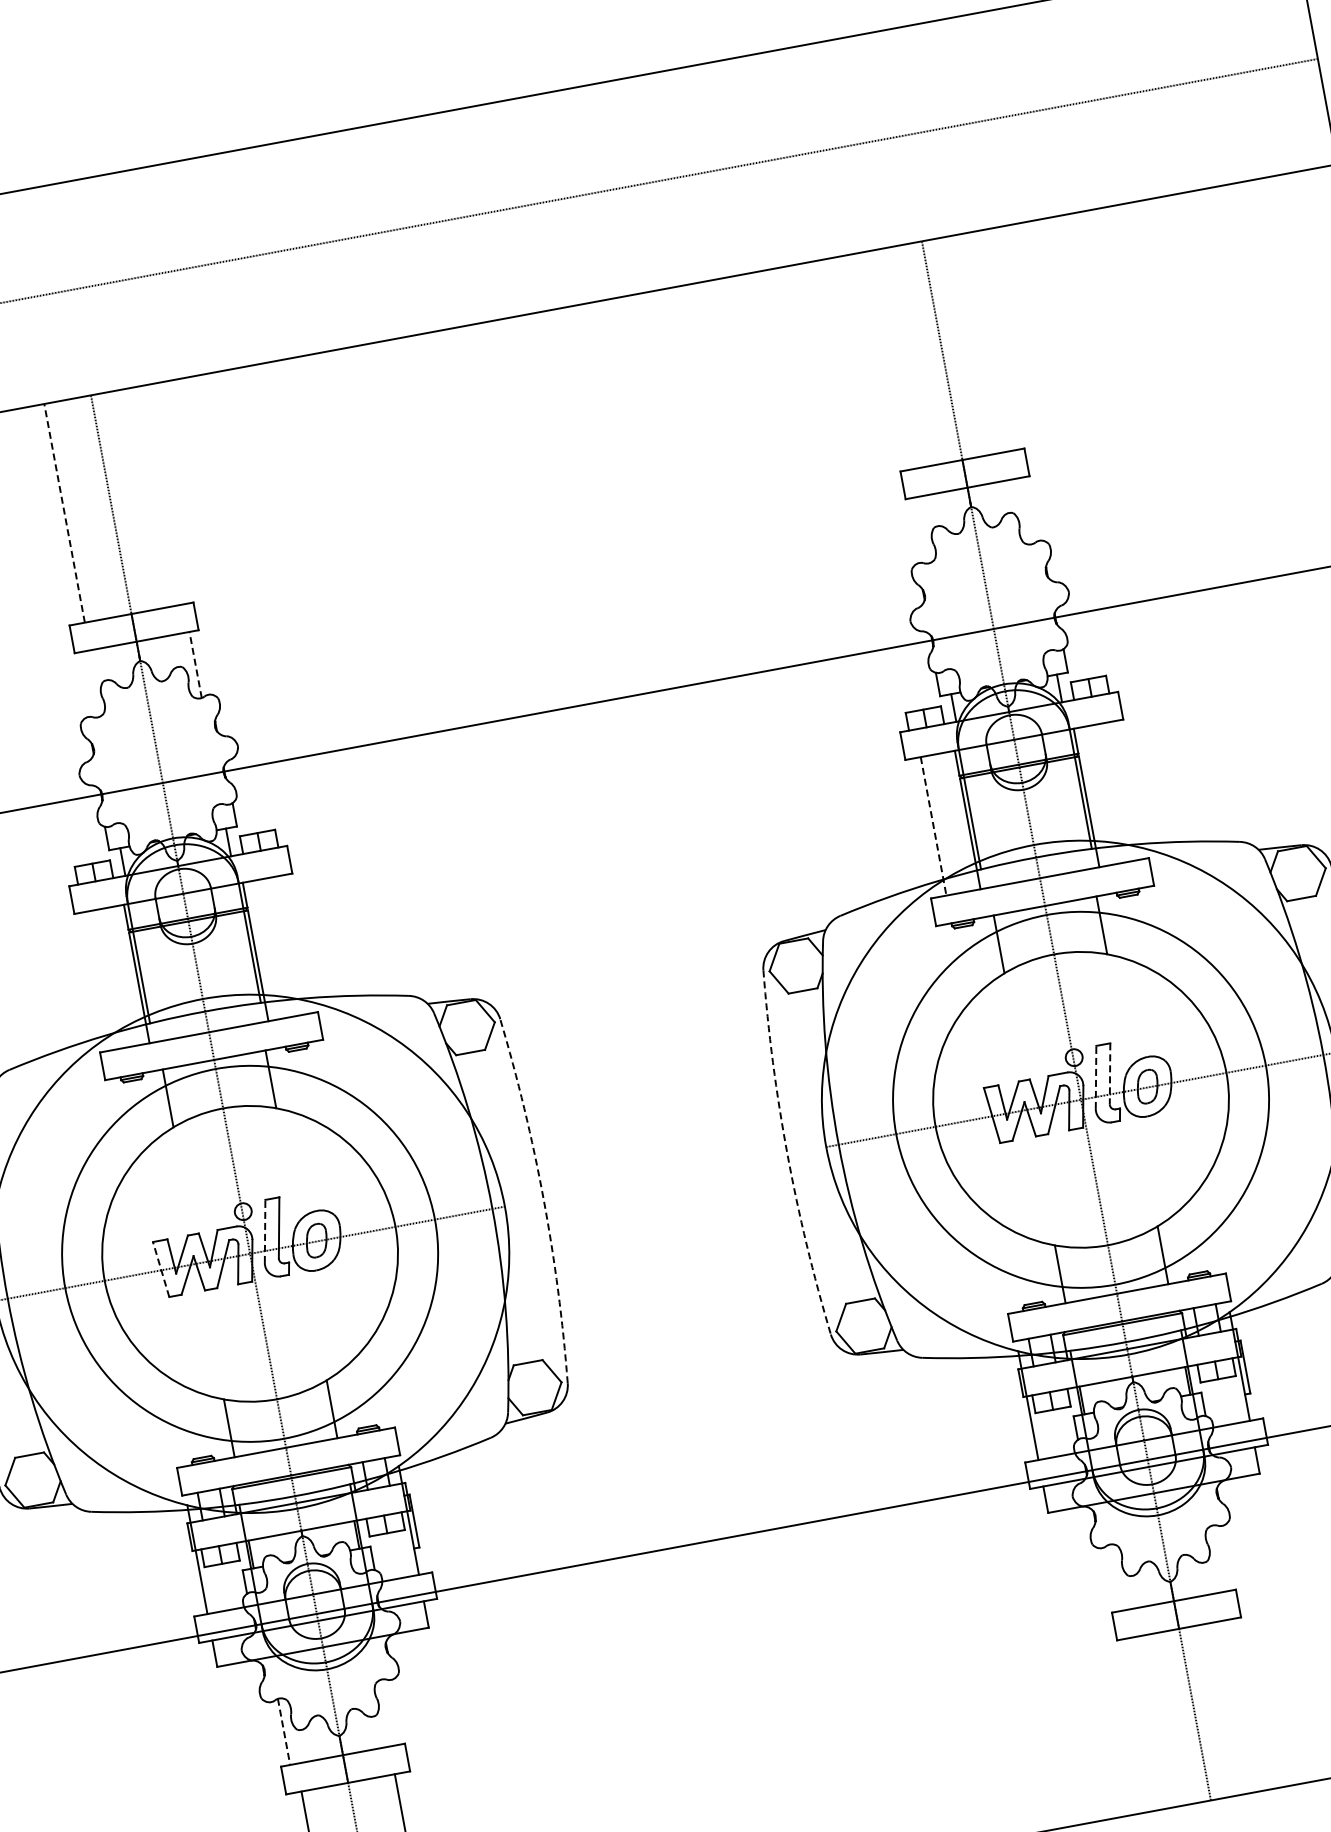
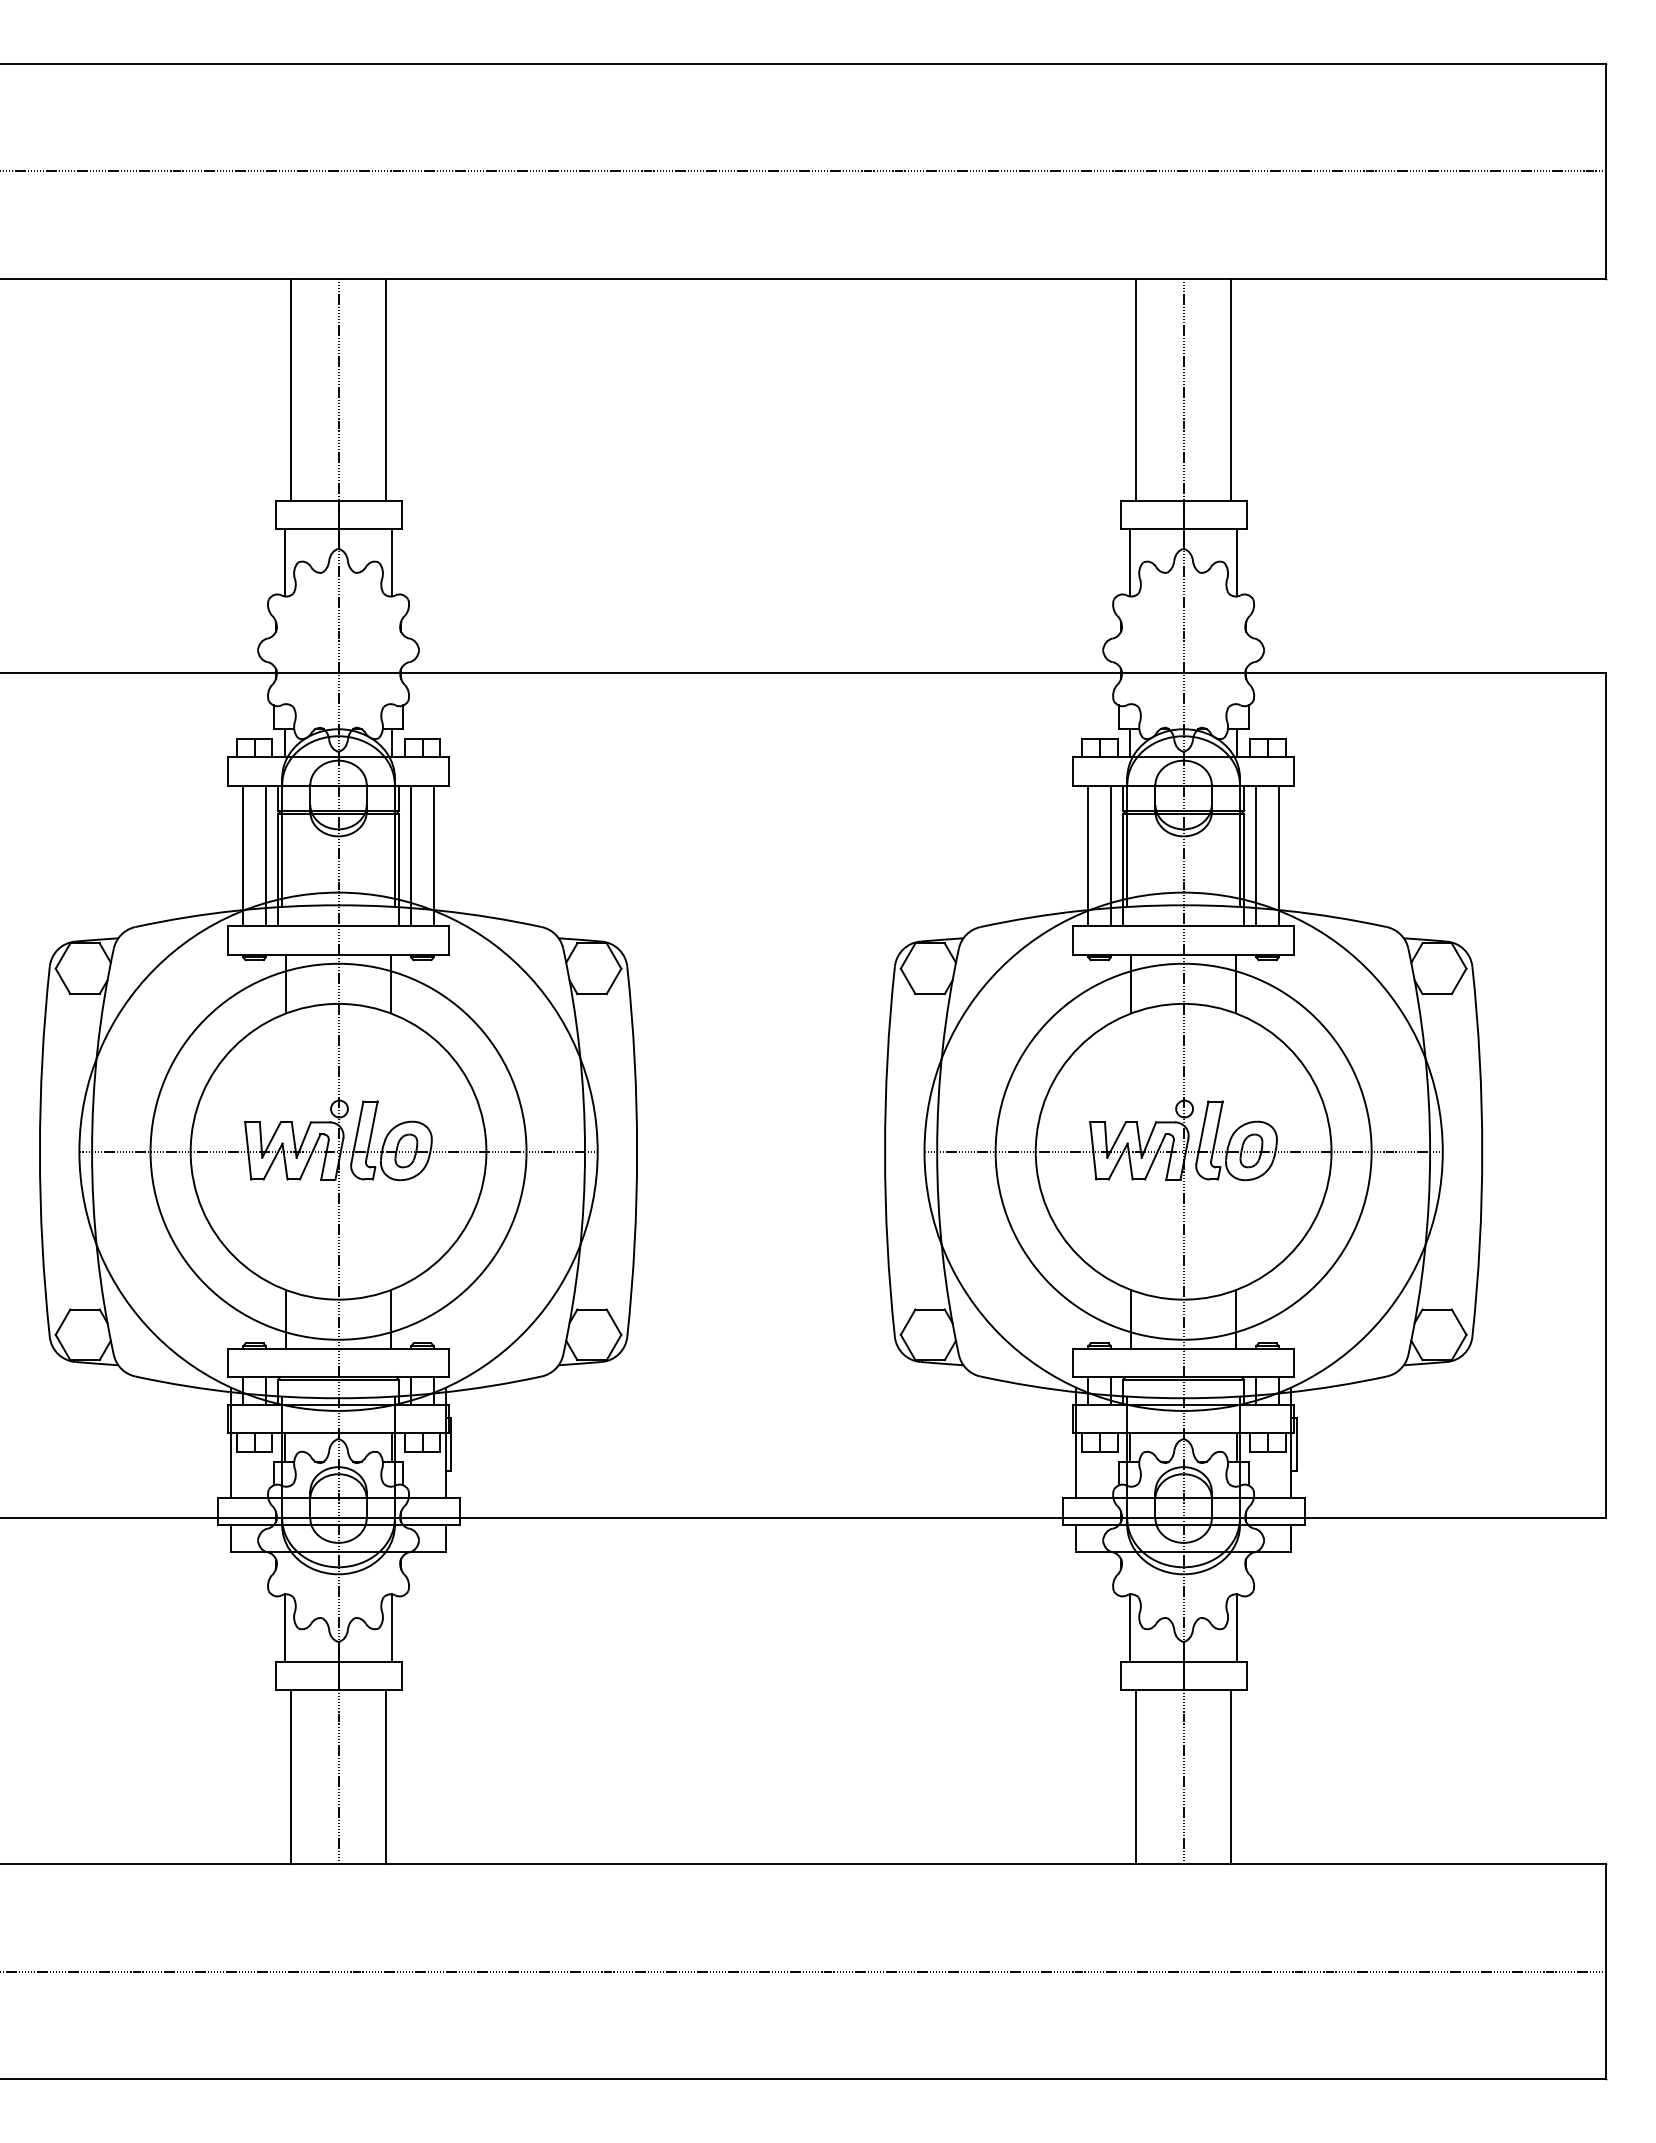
line: (989, 341) -> (1231, 389), added
line: (895, 358) -> (1136, 389), added
line: (158, 495) -> (386, 389), added
line: (1026, 510) -> (1237, 562), added
line: (64, 512) -> (291, 389), dashed -> solid
line: (920, 530) -> (1129, 562), added
line: (195, 664) -> (392, 562), dashed -> solid
line: (89, 684) -> (284, 562), added
line: (1120, 791) -> (1278, 855), added
line: (1098, 795) -> (1256, 855), added
line: (955, 821) -> (1110, 855), added
line: (933, 826) -> (1088, 856), dashed -> solid
line: (289, 945) -> (433, 855), added
line: (267, 949) -> (411, 855), added
line: (124, 975) -> (265, 855), added
line: (102, 979) -> (243, 855), added
line: (1109, 1073) -> (1216, 1131), dashed -> solid
line: (1096, 1077) -> (1202, 1132), dashed -> solid
arc: (787, 1153) -> (885, 1151), dashed -> solid
arc: (544, 1199) -> (637, 1151), dashed -> solid
line: (265, 1231) -> (357, 1132), dashed -> solid
line: (161, 1269) -> (248, 1150), dashed -> solid
line: (1220, 1557) -> (1237, 1627), added
line: (1114, 1577) -> (1129, 1627), added
line: (1241, 1705) -> (1231, 1776), added
line: (389, 1711) -> (392, 1627), added
line: (1148, 1722) -> (1136, 1776), added
line: (283, 1732) -> (284, 1628), dashed -> solid

